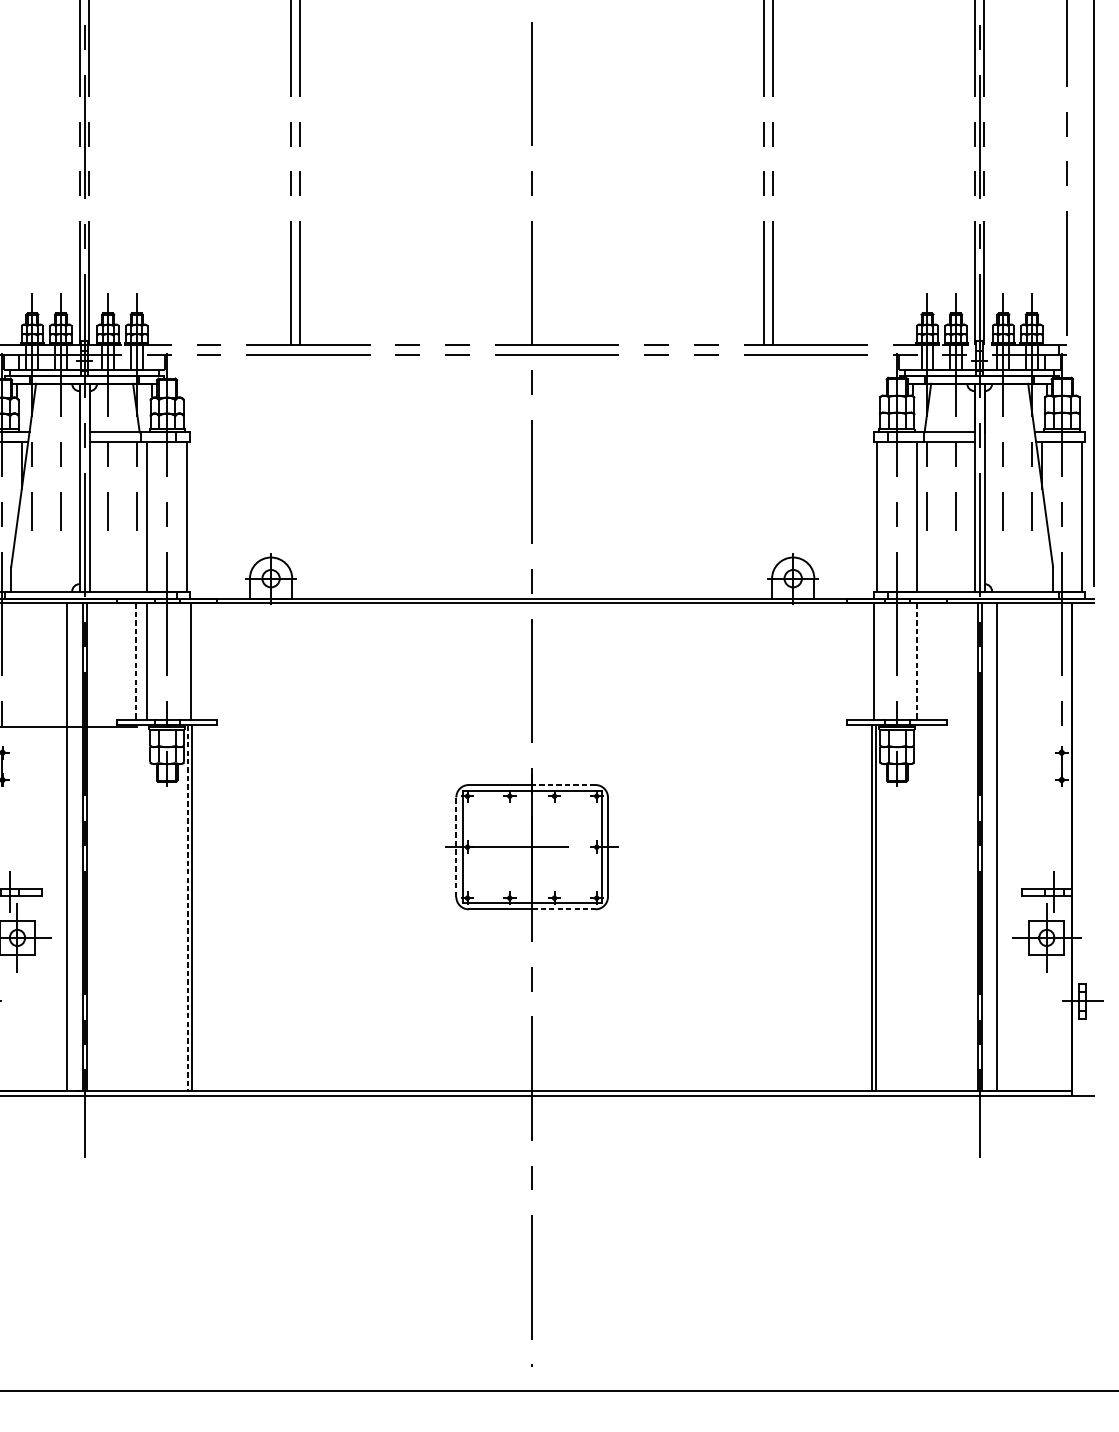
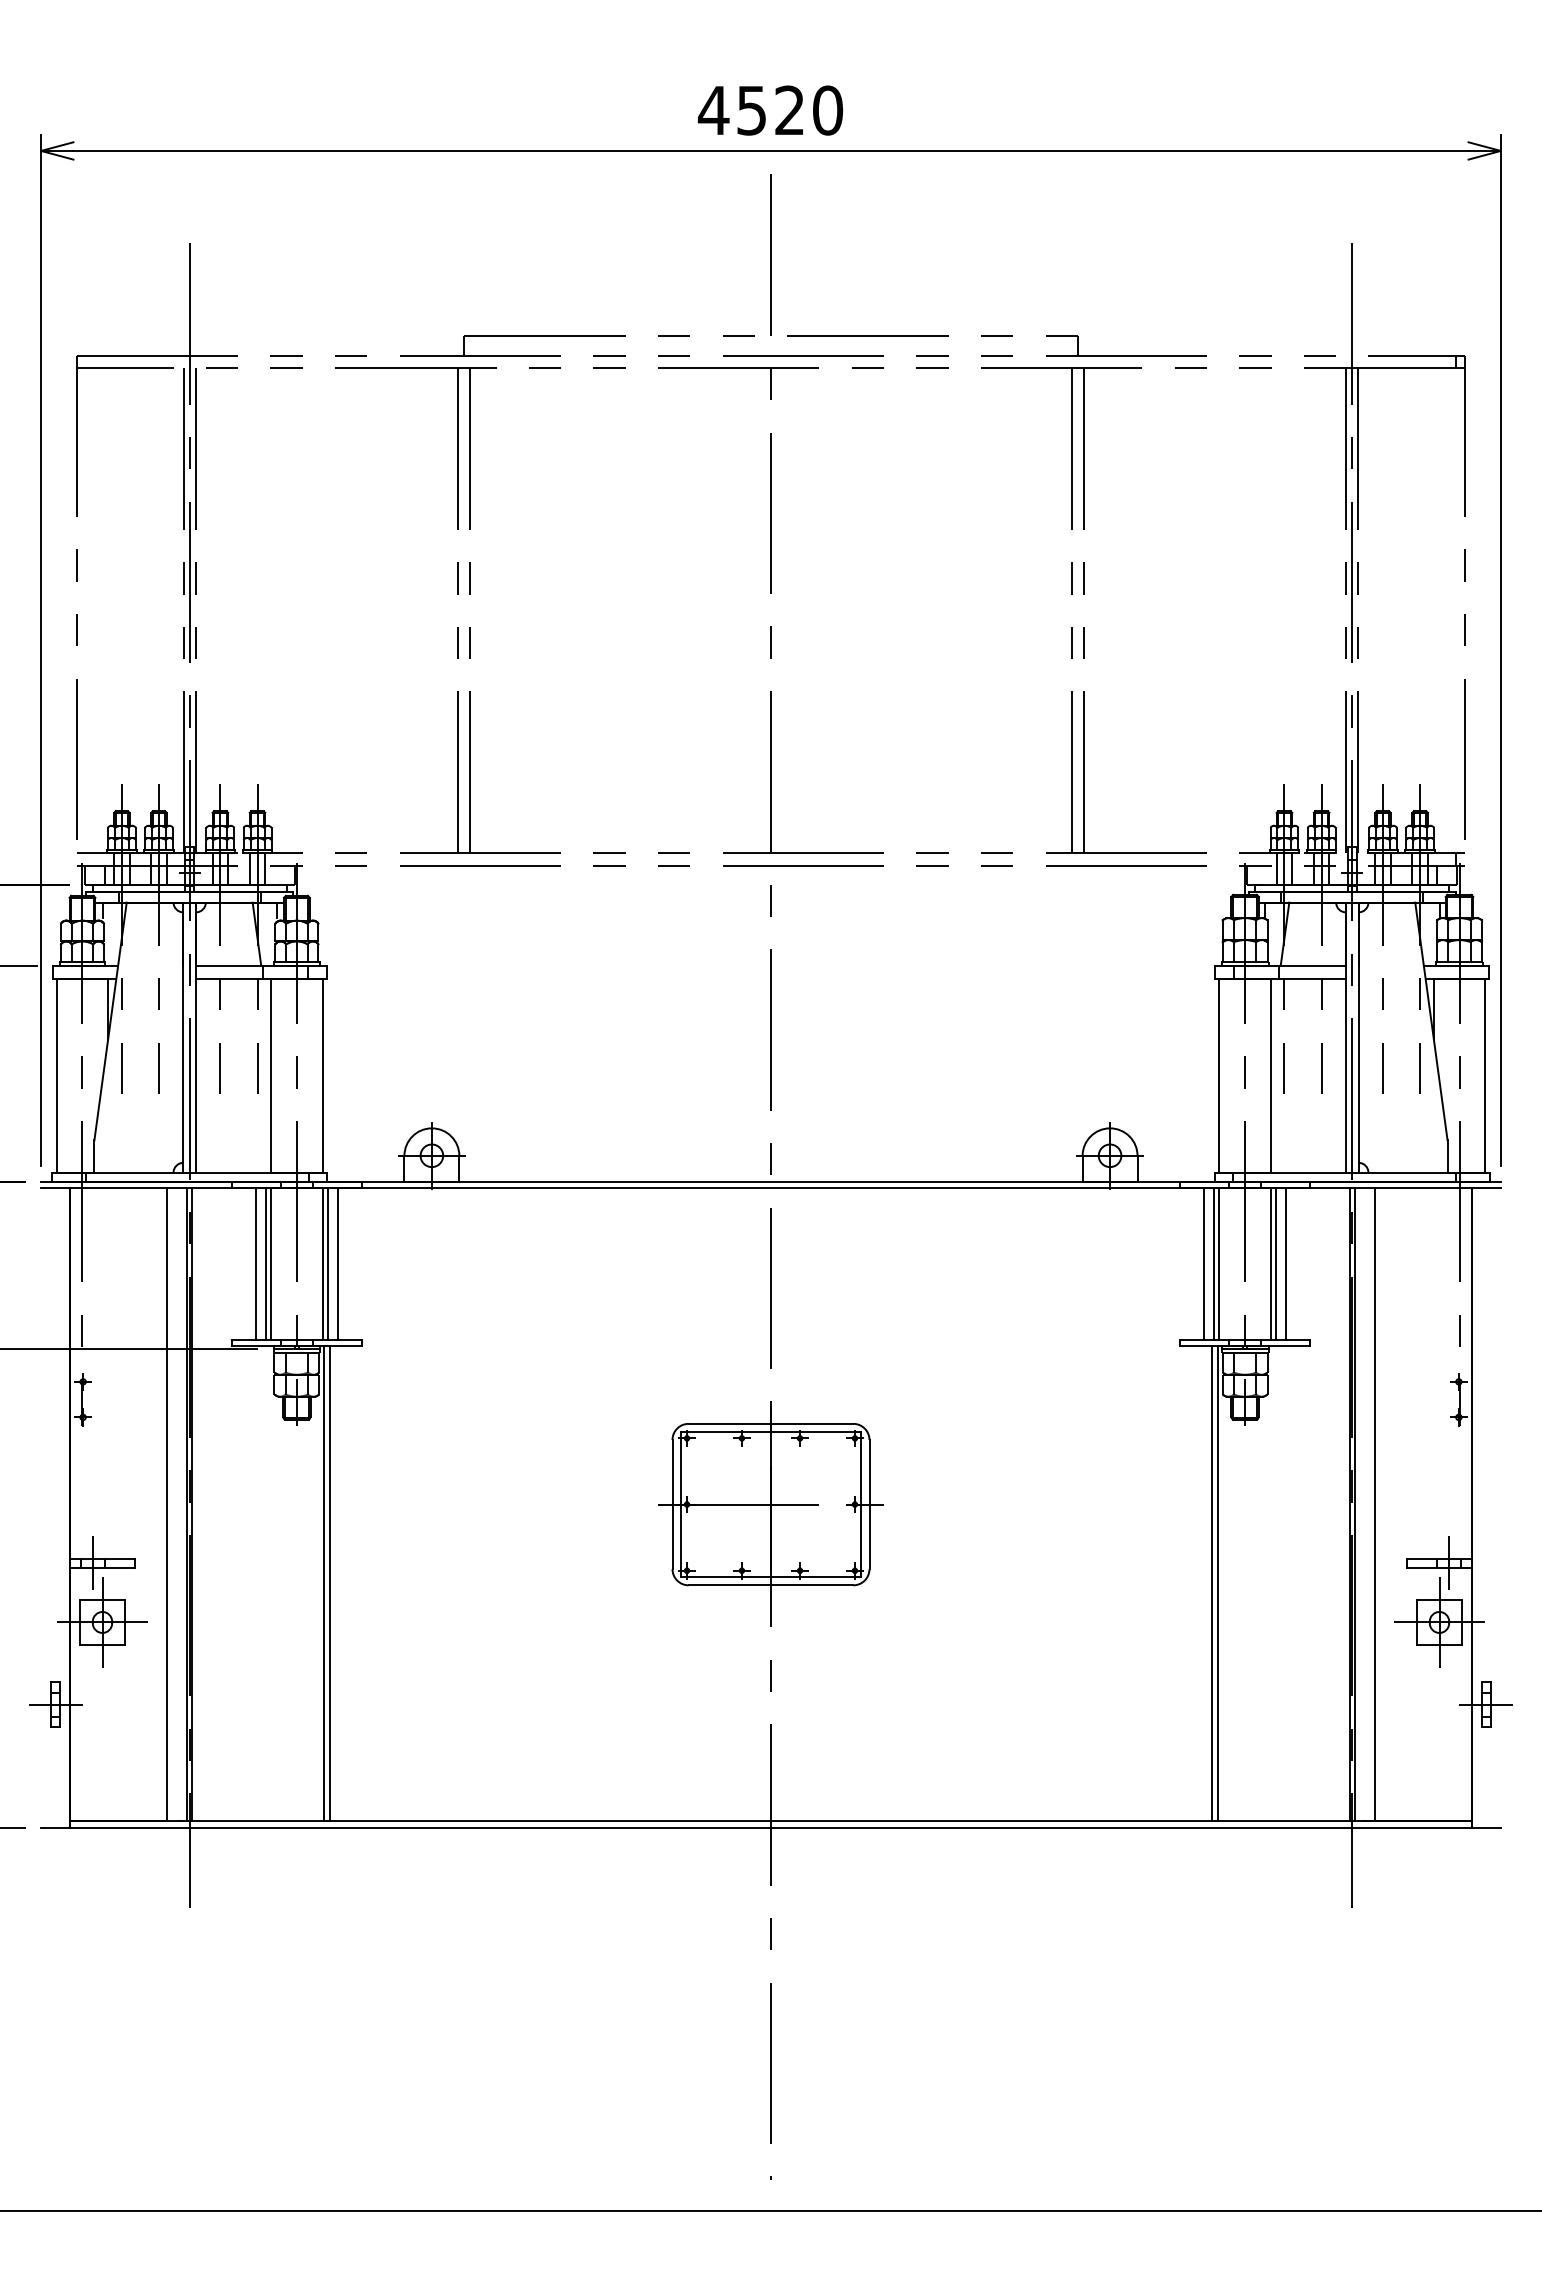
line: (143, 661) -> (266, 1263), added
line: (186, 661) -> (322, 1263), added
line: (198, 661) -> (337, 1263), added
line: (865, 661) -> (1204, 1263), added
line: (877, 661) -> (1219, 1263), added
line: (920, 661) -> (1275, 1263), added
line: (929, 661) -> (1286, 1263), added
line: (135, 662) -> (255, 1264), dashed -> solid
line: (916, 662) -> (1270, 1264), dashed -> solid
line: (563, 784) -> (811, 1423), dashed -> solid
line: (456, 847) -> (672, 1504), dashed -> solid
line: (188, 907) -> (324, 1583), dashed -> solid
line: (564, 909) -> (812, 1585), dashed -> solid

